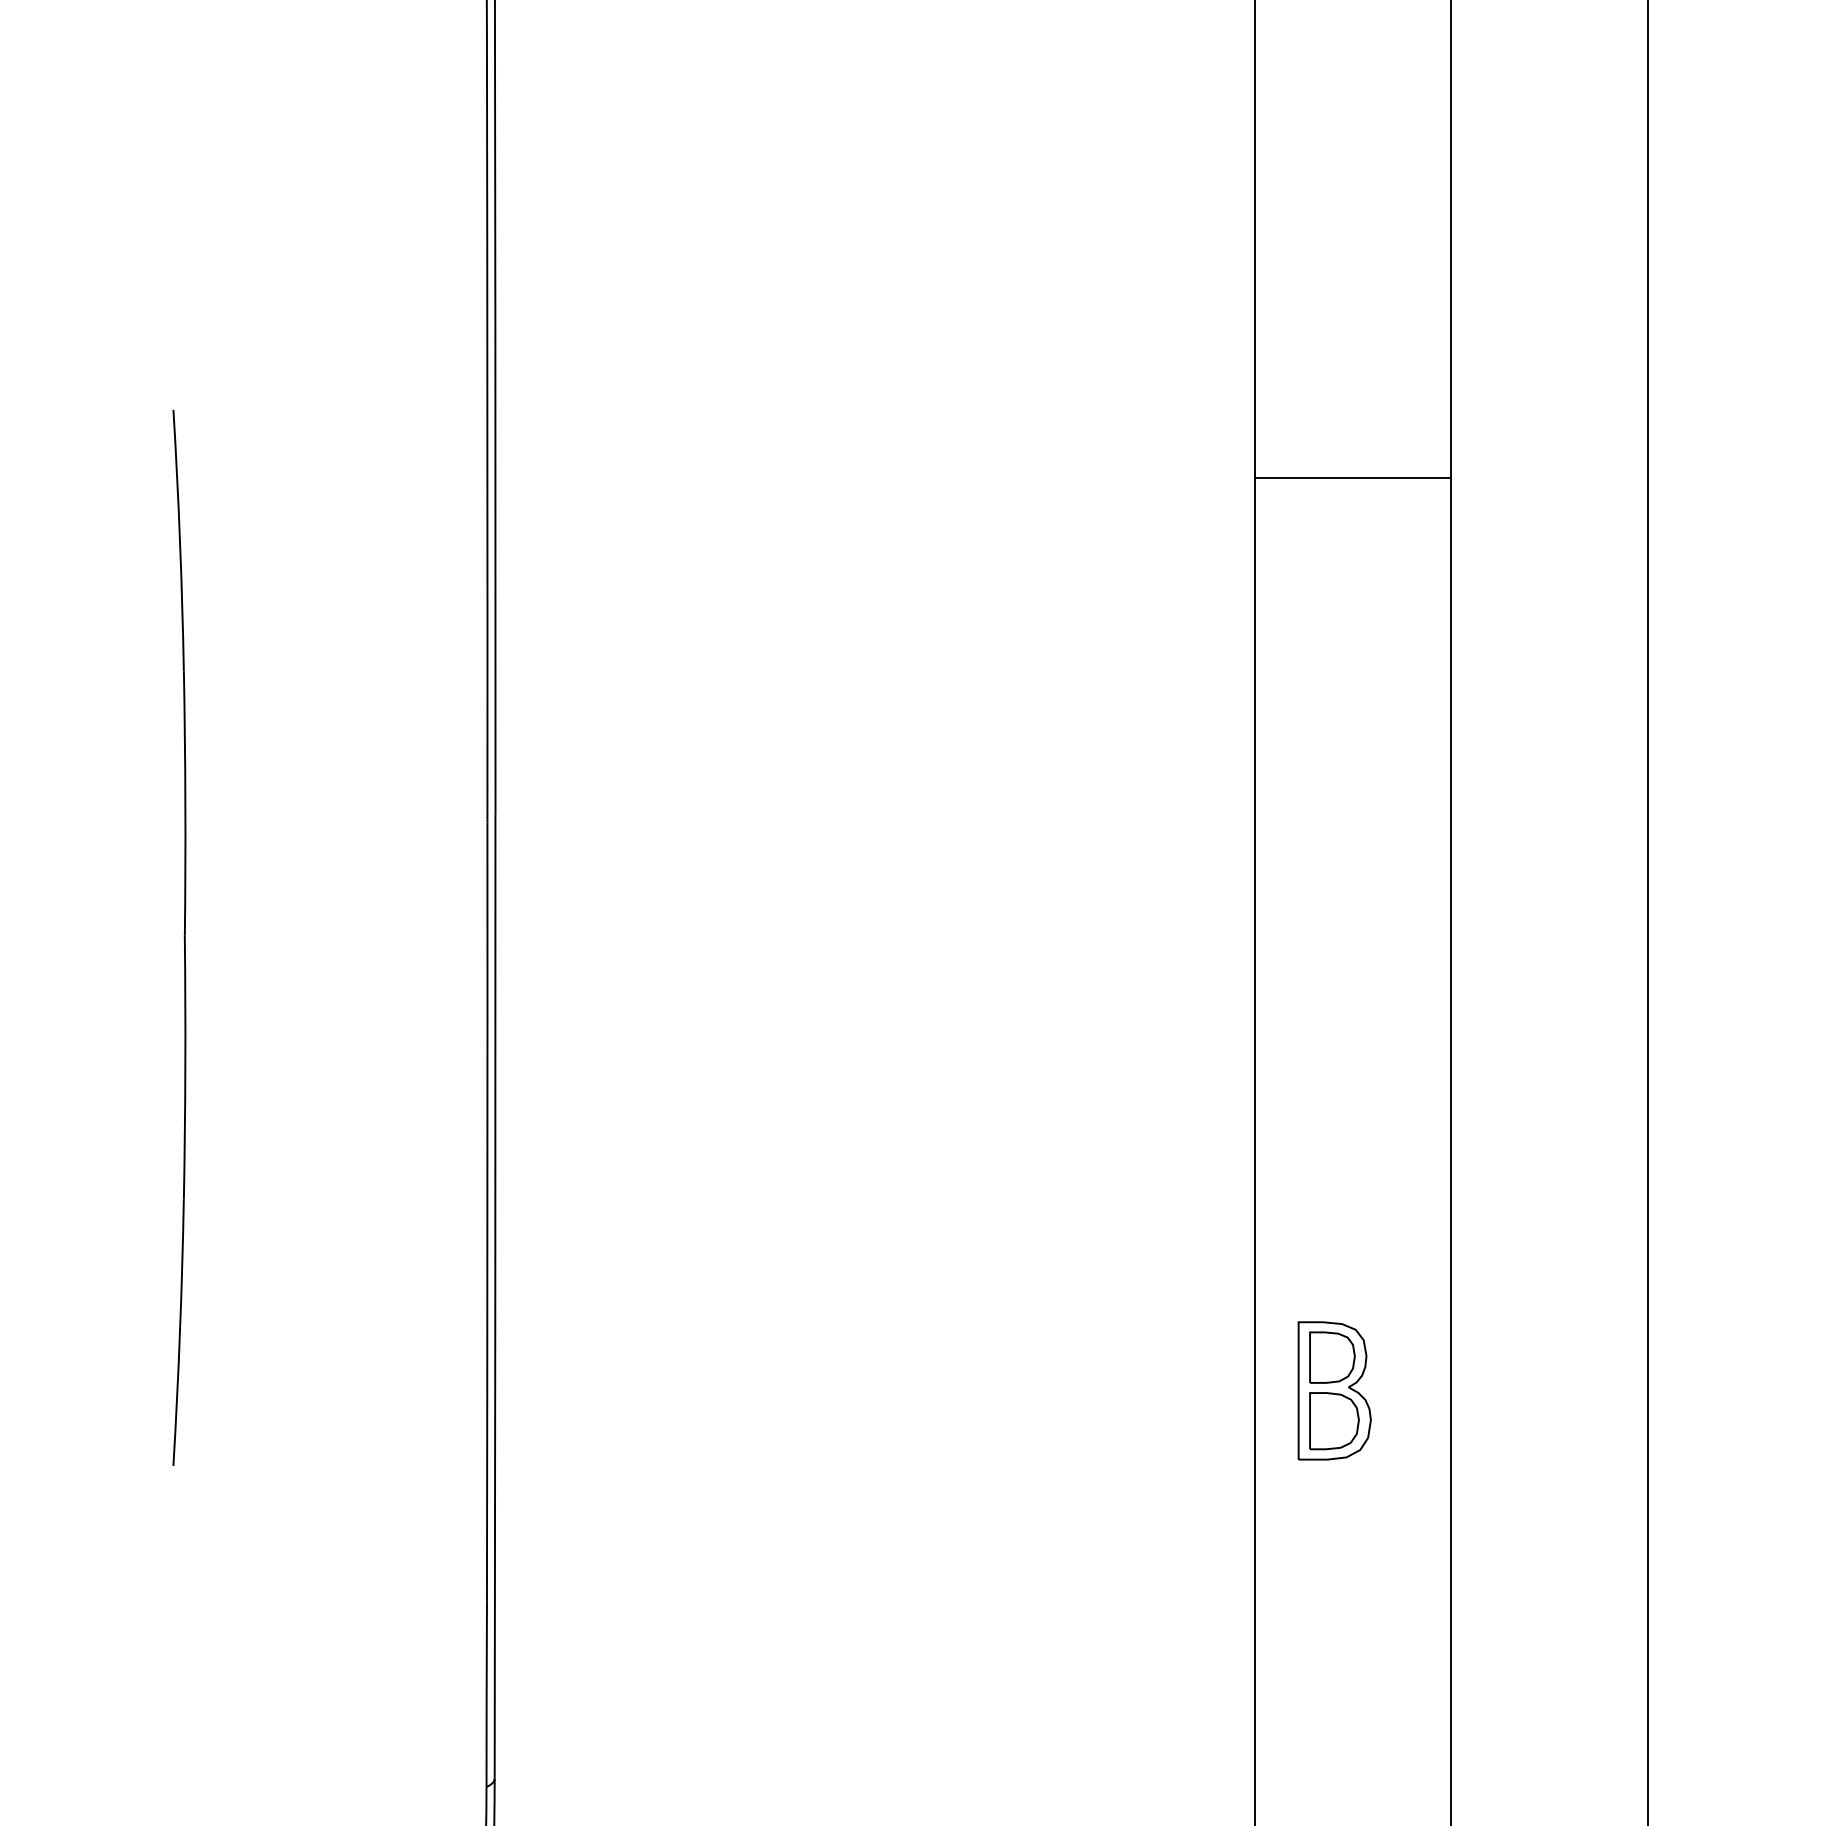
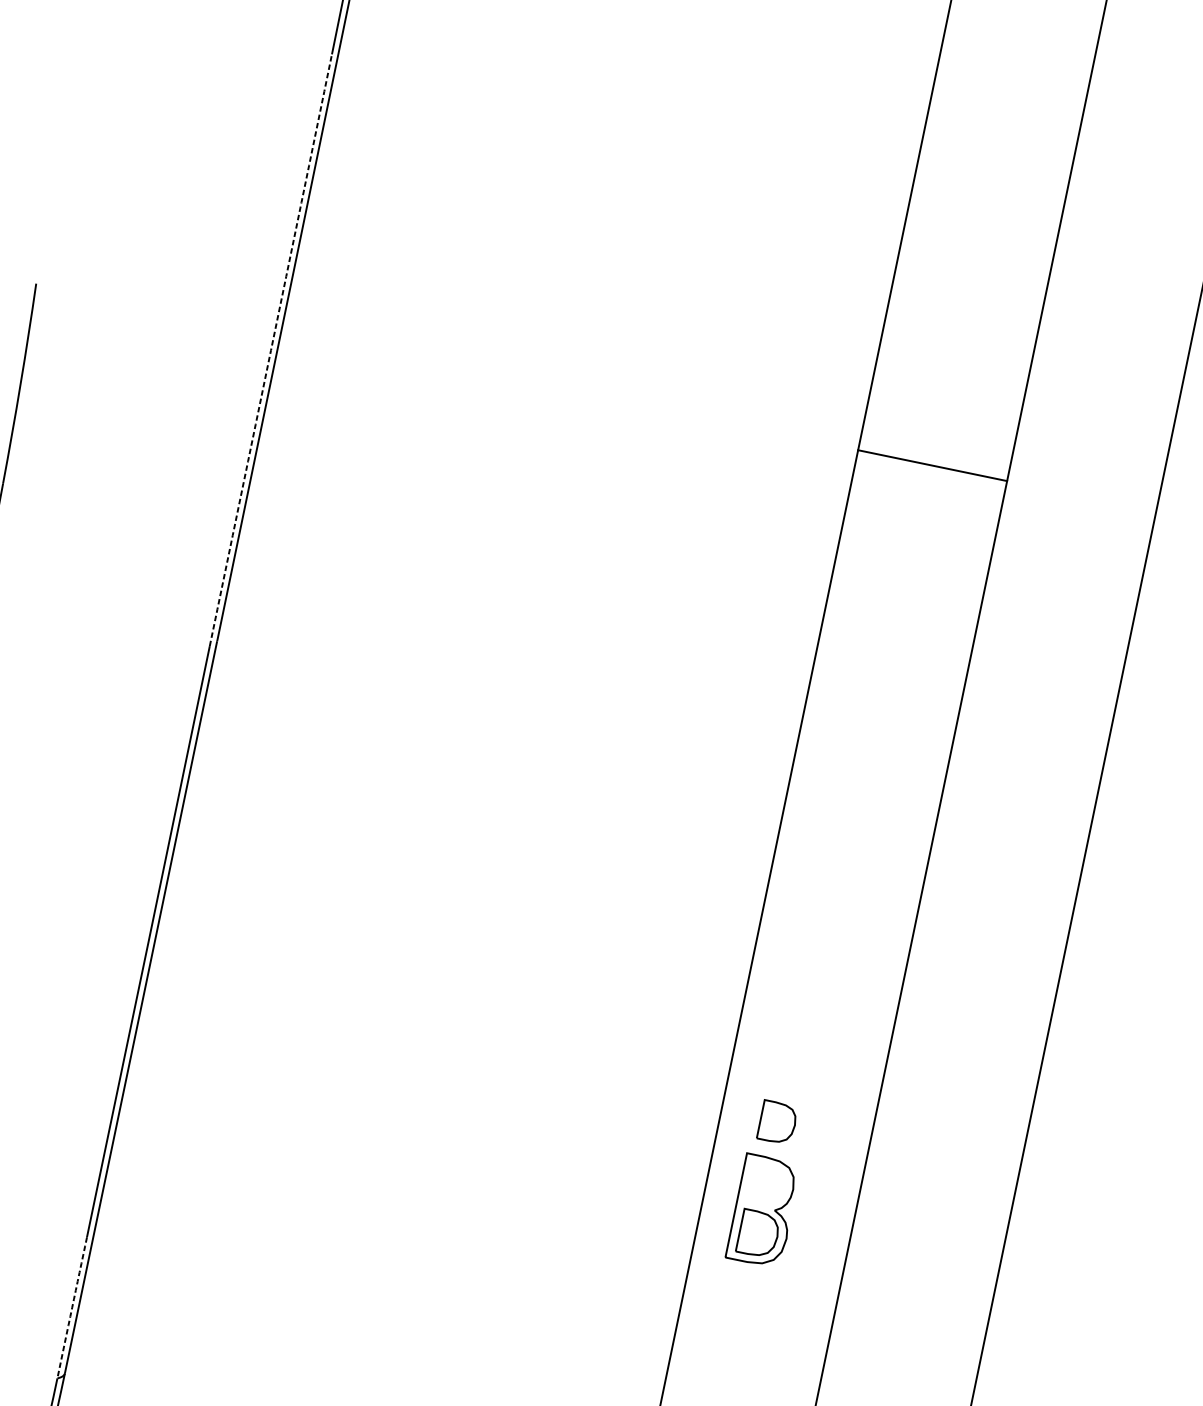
arc: (487, 432) -> (271, 350), solid -> dashed
line: (1353, 478) -> (932, 465), moved
part: (1332, 1357) -> (777, 1122), moved
arc: (486, 1694) -> (71, 1308), solid -> dashed

